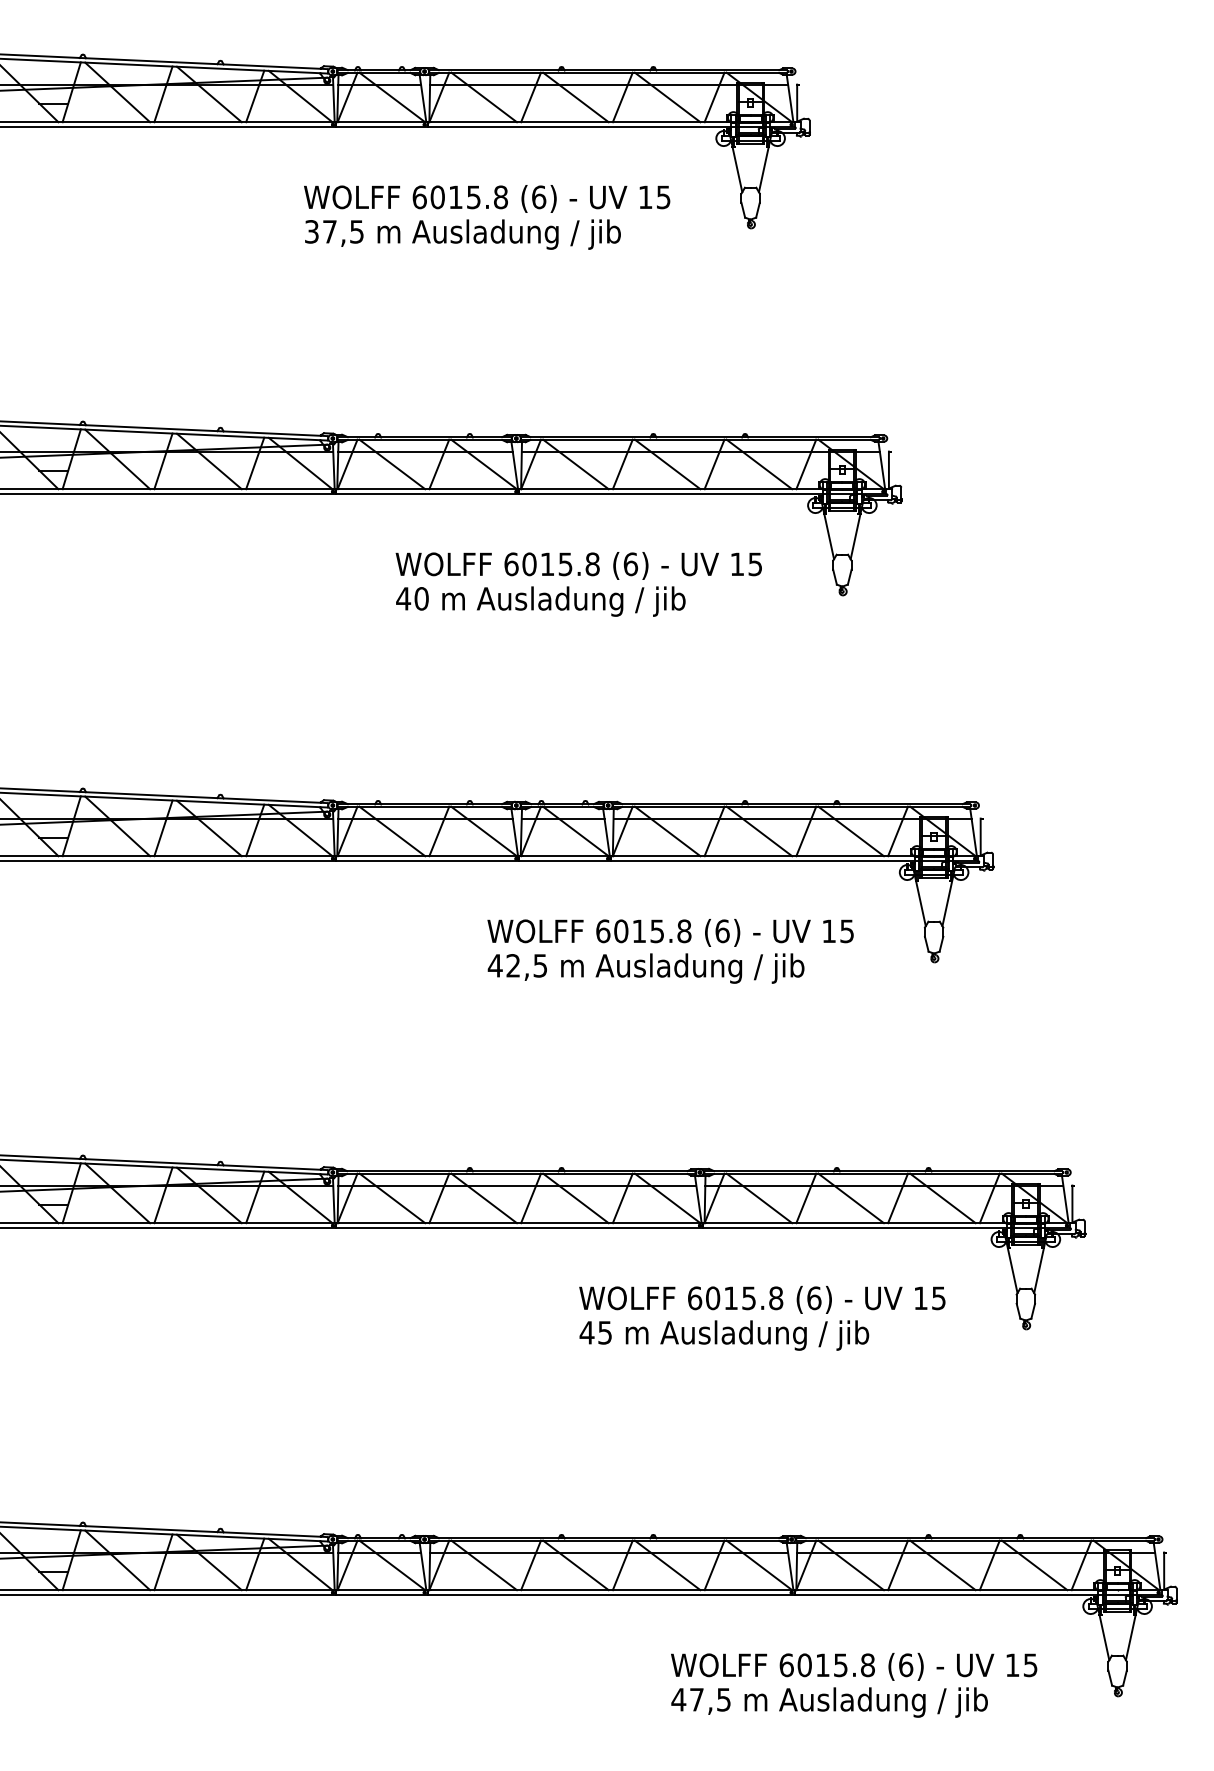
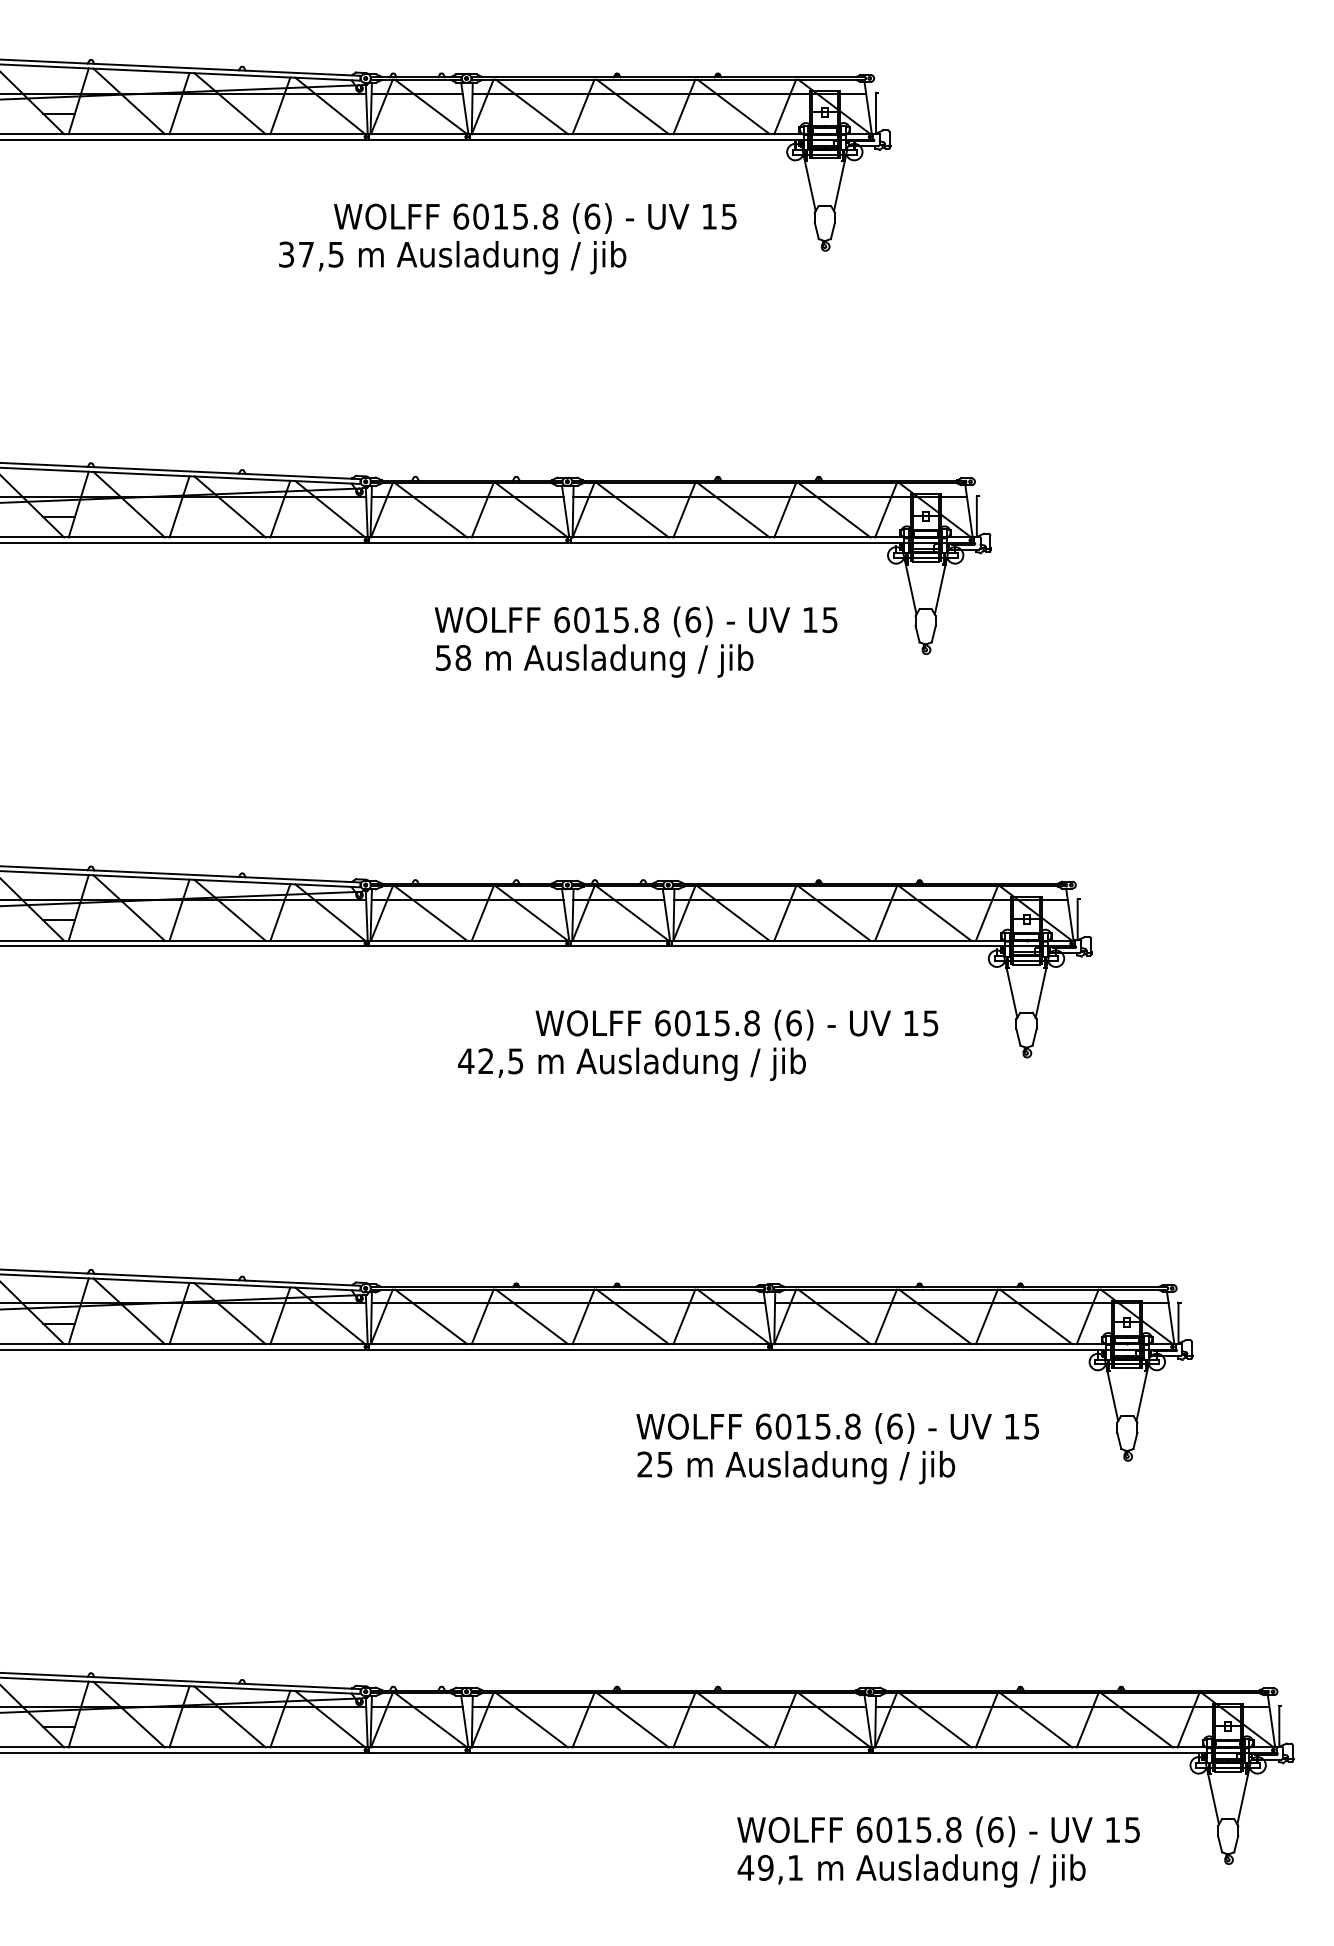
text: (462, 234) -> (452, 257), moved
text: (412, 598) -> (453, 657), 40 -> 58
text: (645, 968) -> (631, 1064), moved
text: (586, 1332) -> (644, 1464), 45 -> 25
text: (709, 1699) -> (779, 1867), 47,5 -> 49,1

